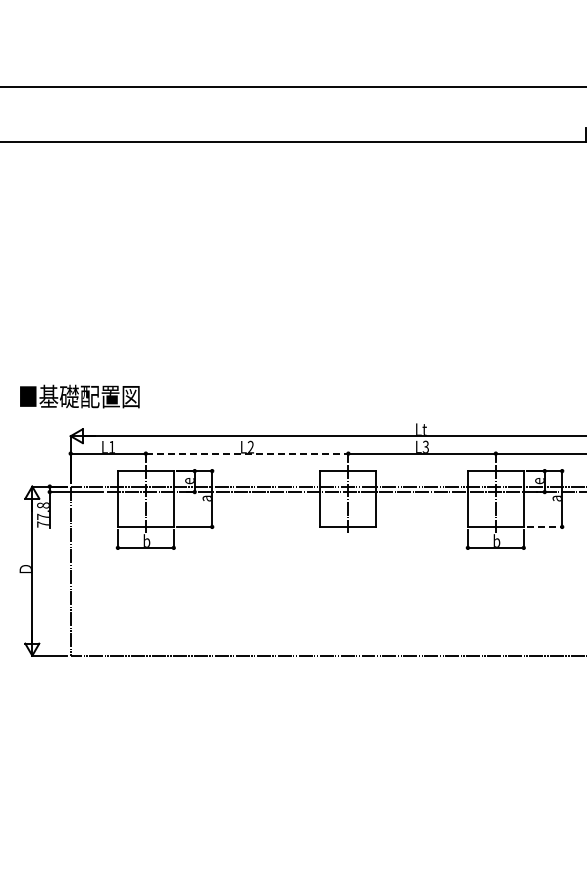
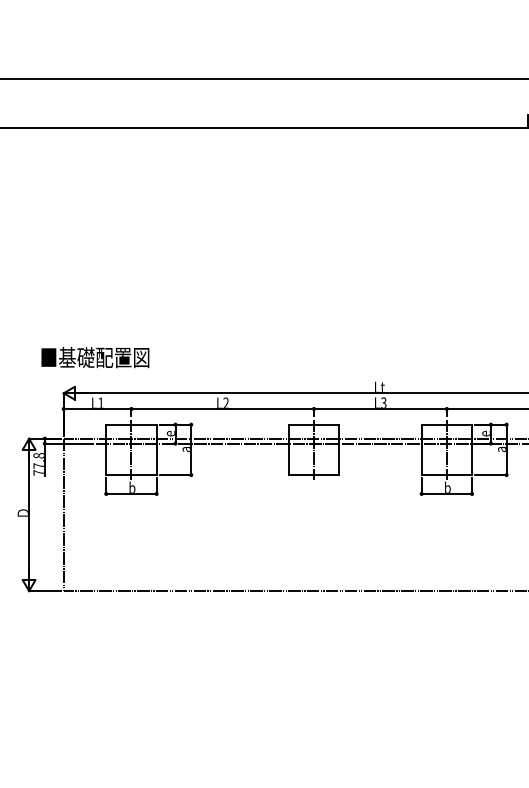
text: (79, 396) -> (95, 357), moved
line: (247, 453) -> (223, 408), dashed -> solid
line: (545, 526) -> (491, 474), dashed -> solid

